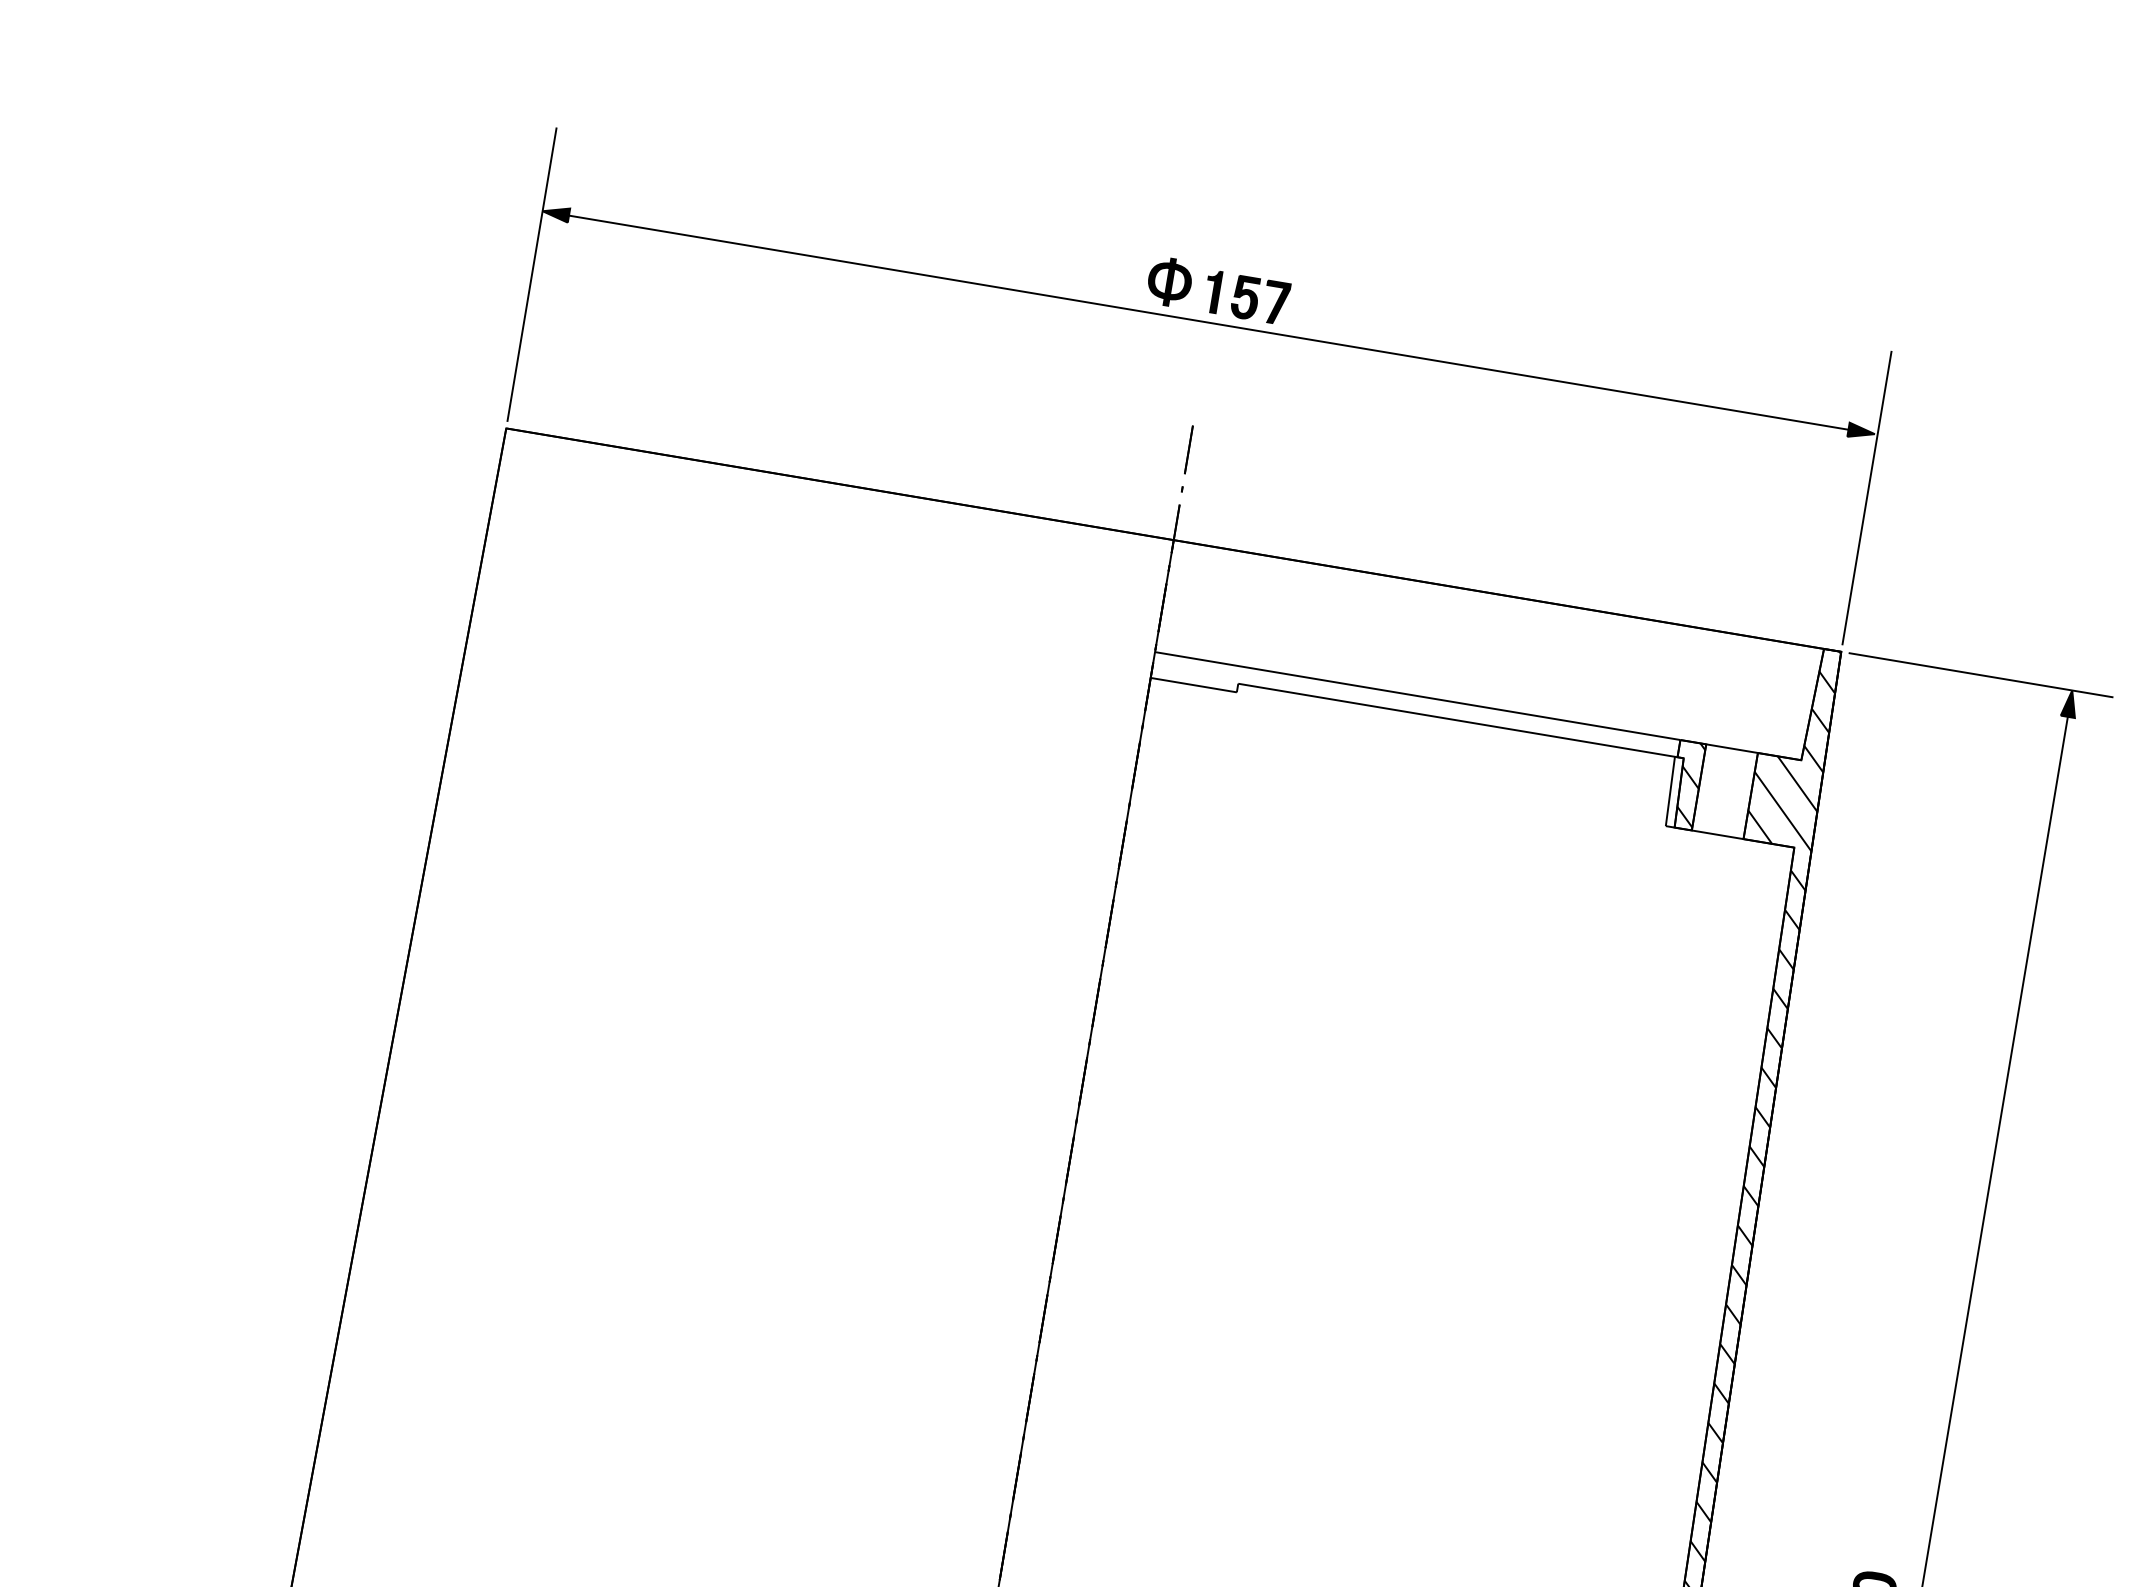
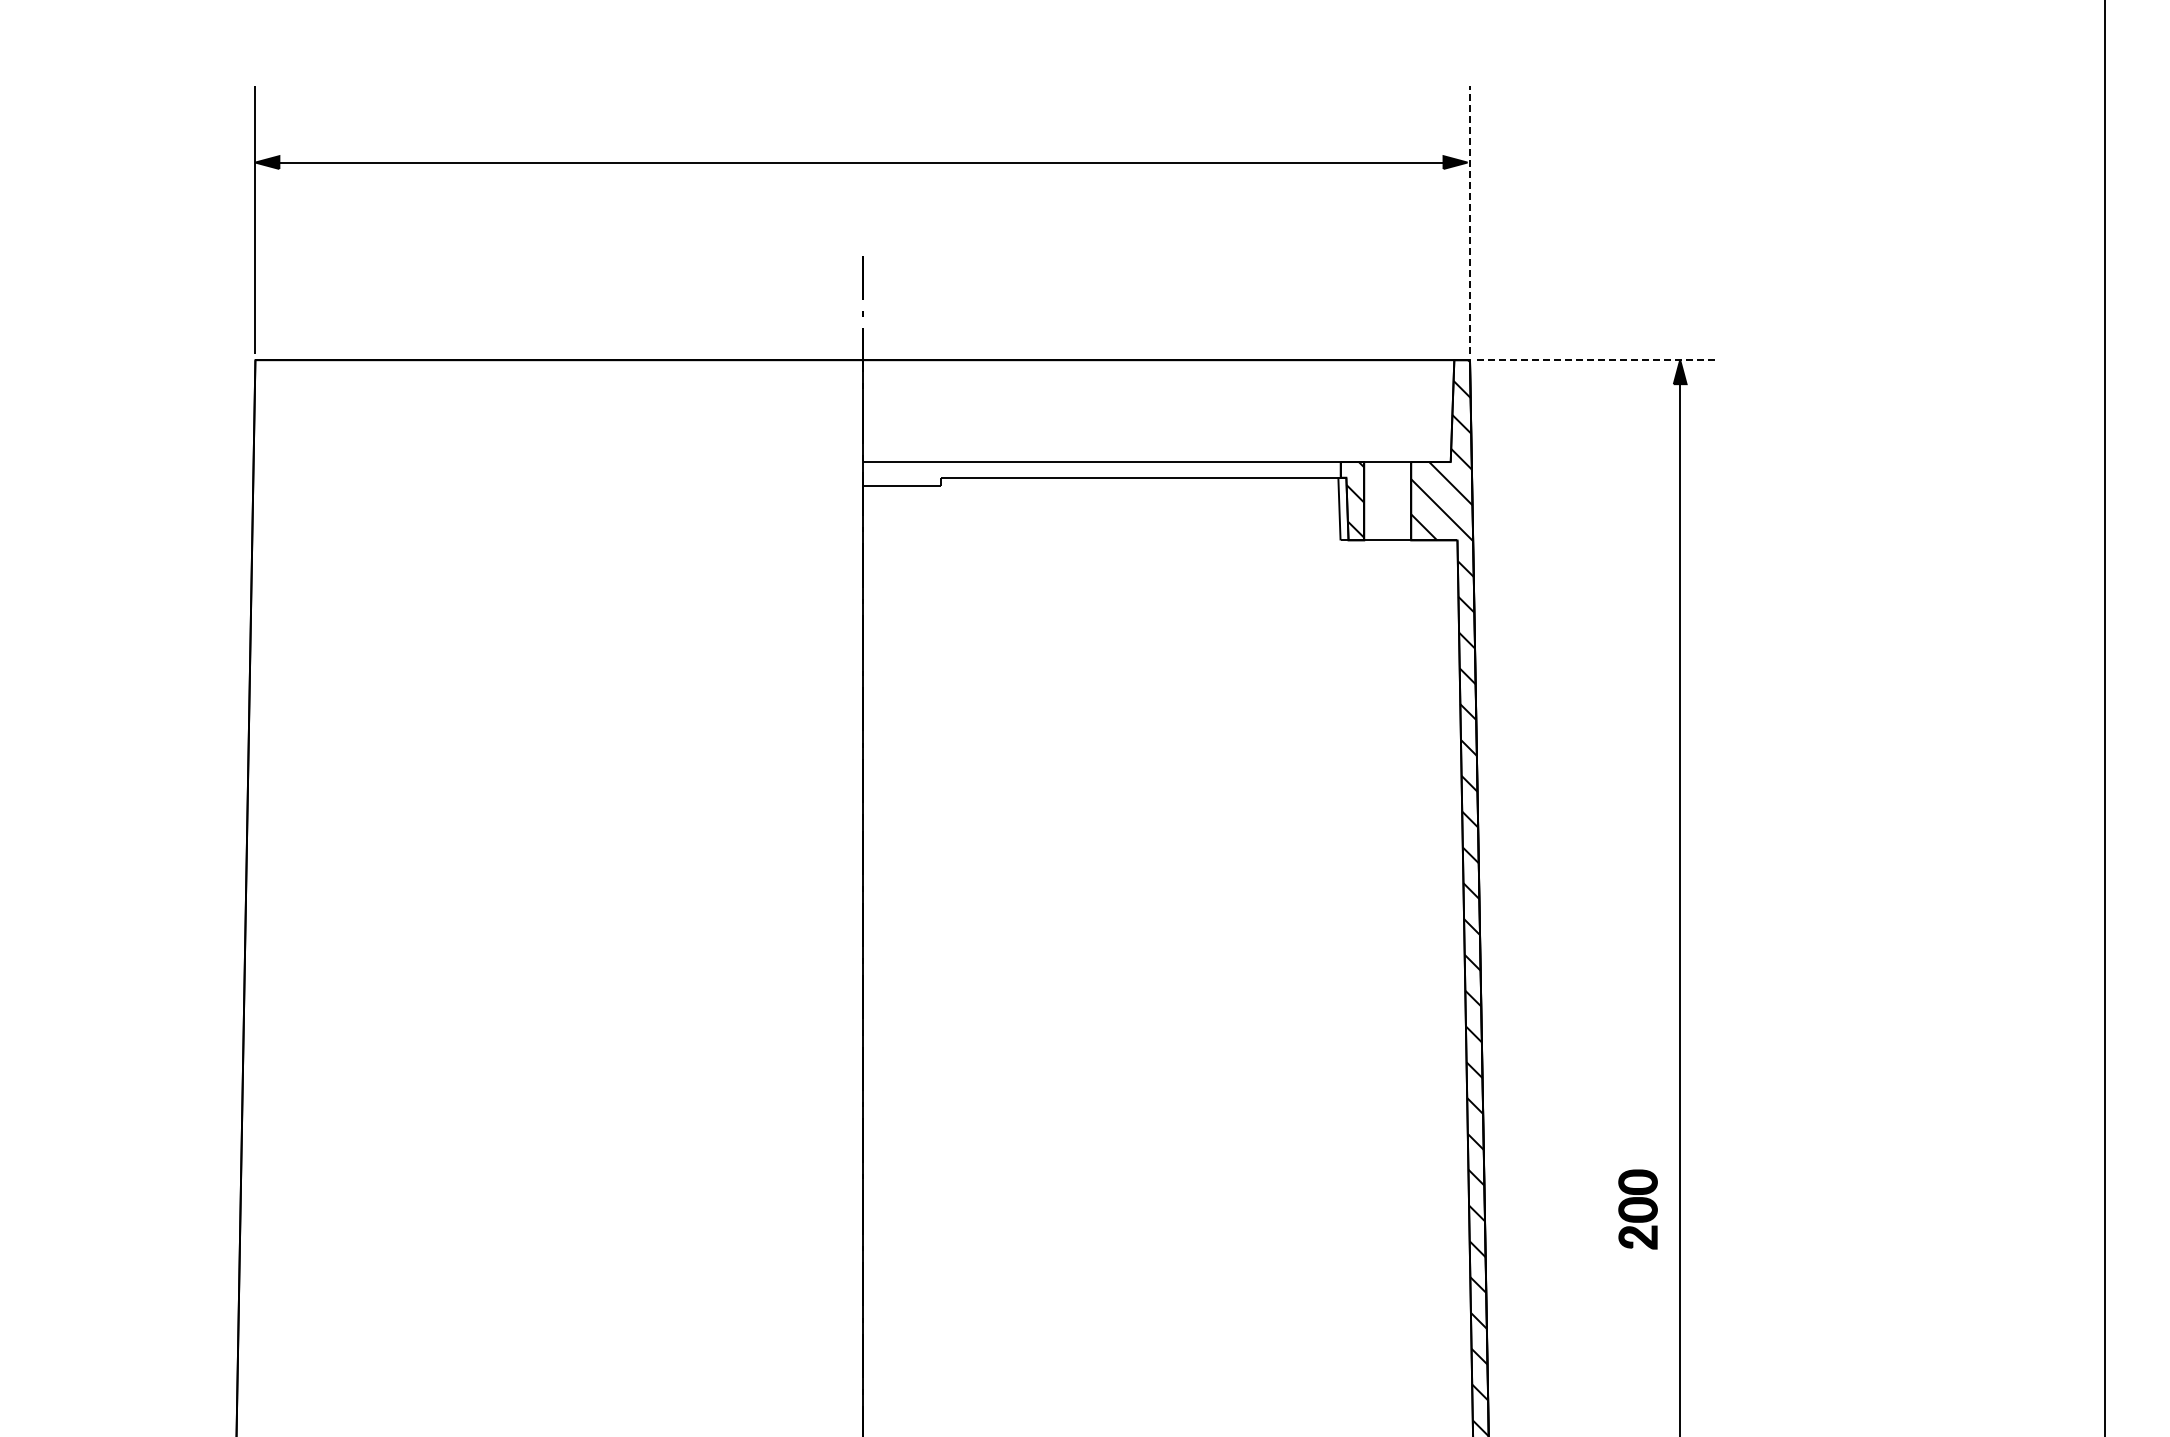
part: (1218, 290) -> (865, 132), removed
line: (1867, 498) -> (1470, 220), solid -> dashed
line: (1981, 675) -> (1597, 360), solid -> dashed

